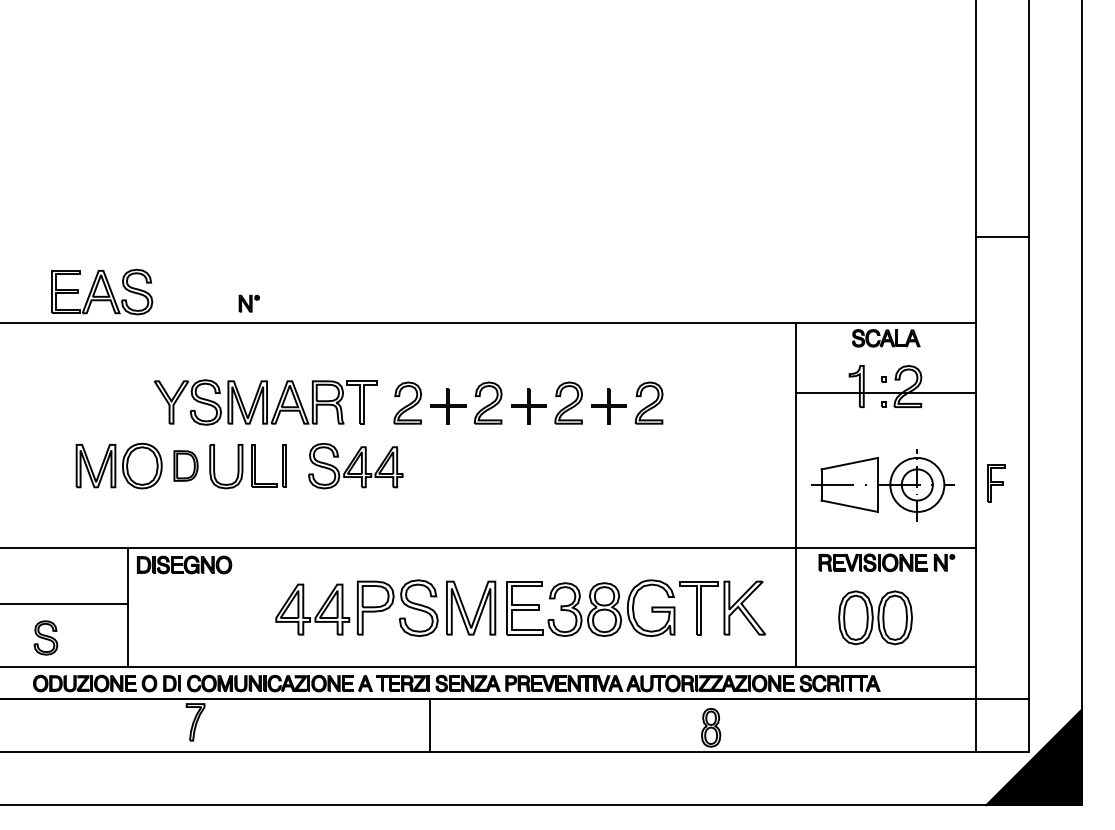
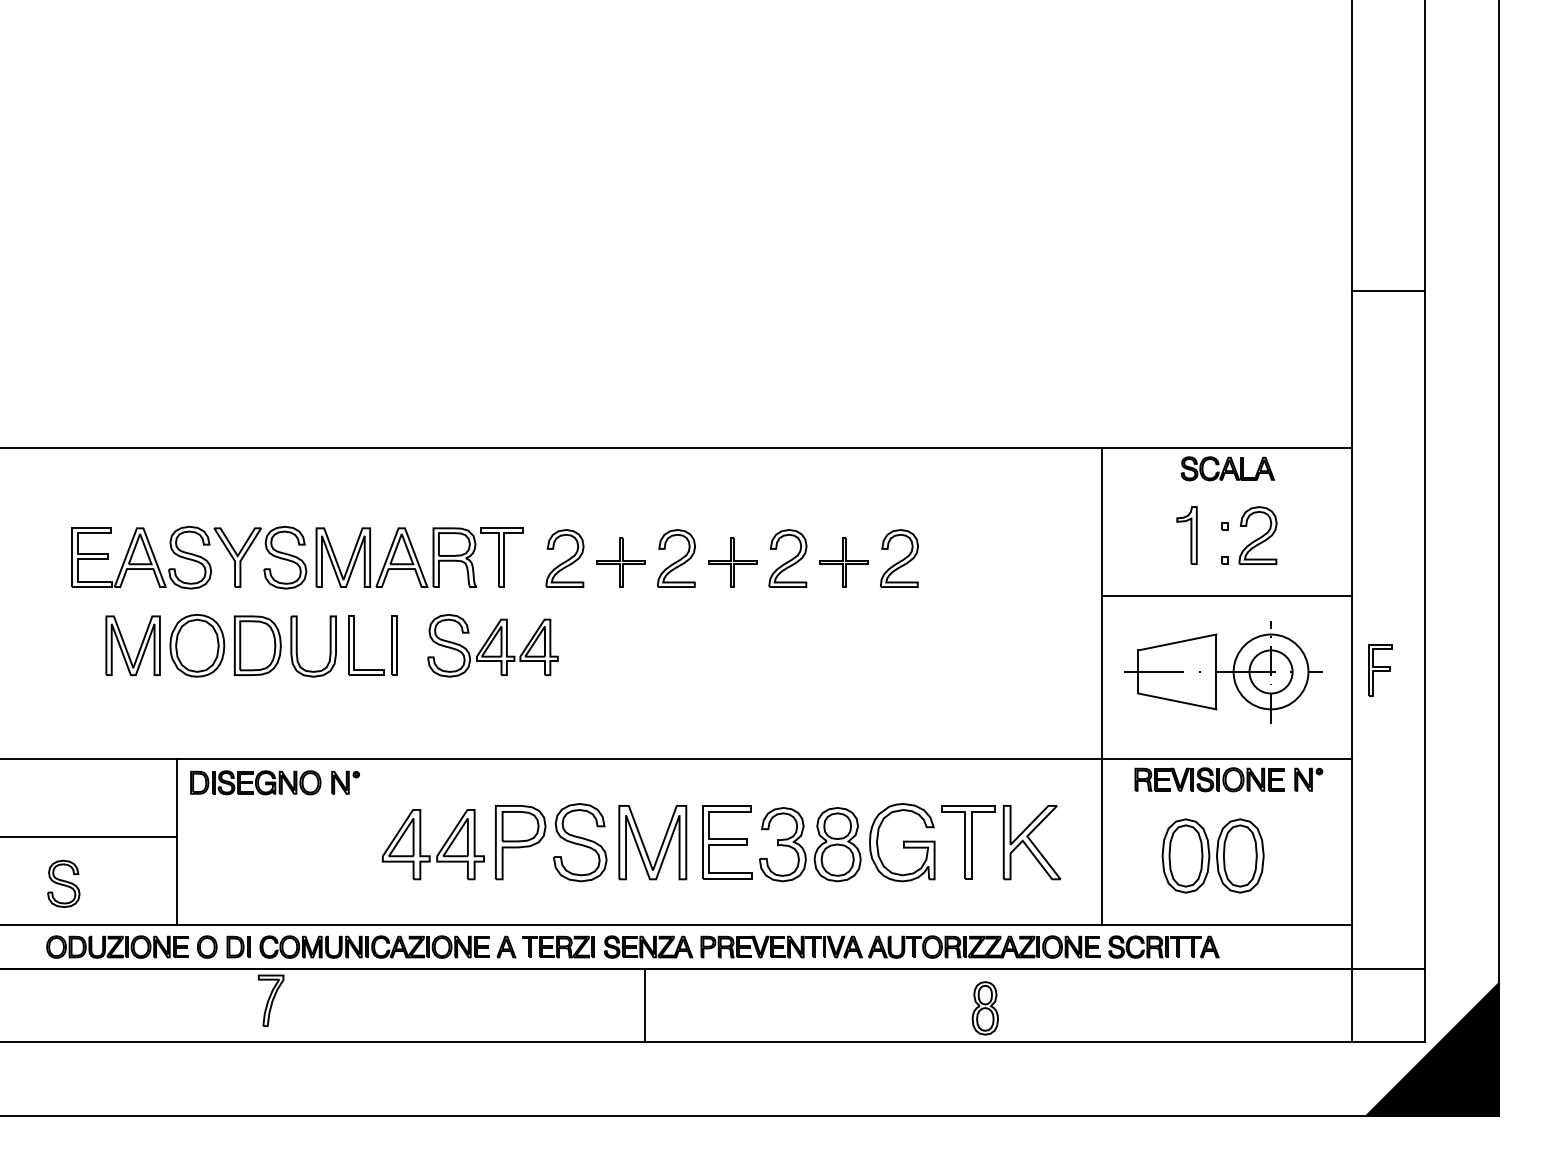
line: (1002, 237) -> (1388, 291), moved
part: (102, 291) -> (141, 557), moved
part: (249, 303) -> (345, 782), moved
line: (885, 393) -> (1226, 596), moved
part: (185, 465) -> (257, 645), size x1.43
line: (429, 725) -> (645, 1005), moved

